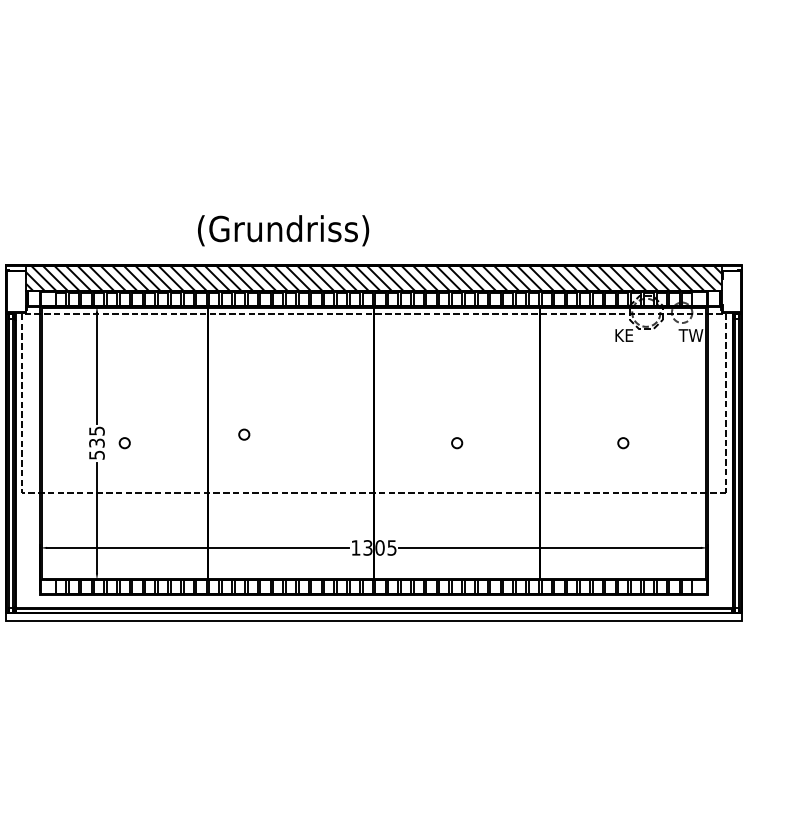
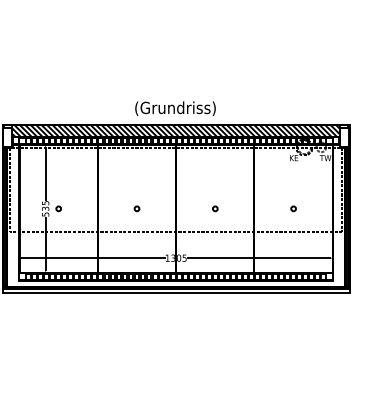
text: (283, 230) -> (175, 108), moved
circle: (243, 433) -> (136, 208), moved

